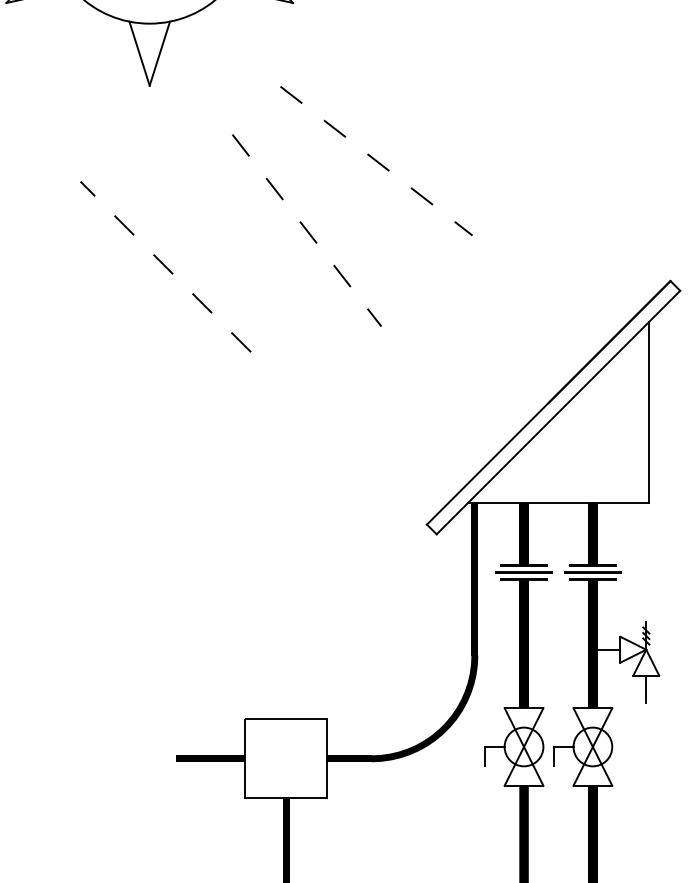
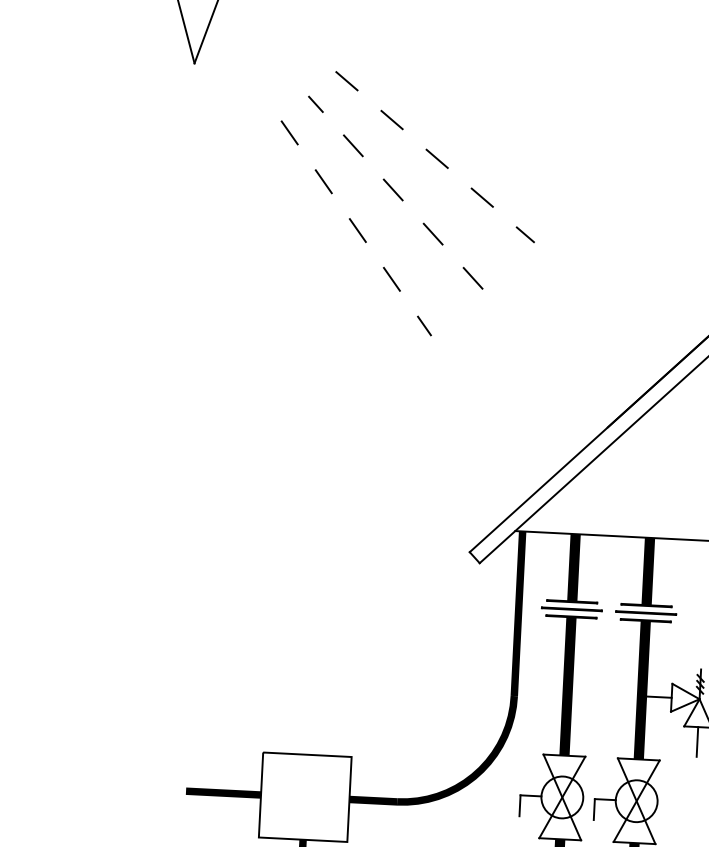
line: (165, 266) -> (395, 192), moved

